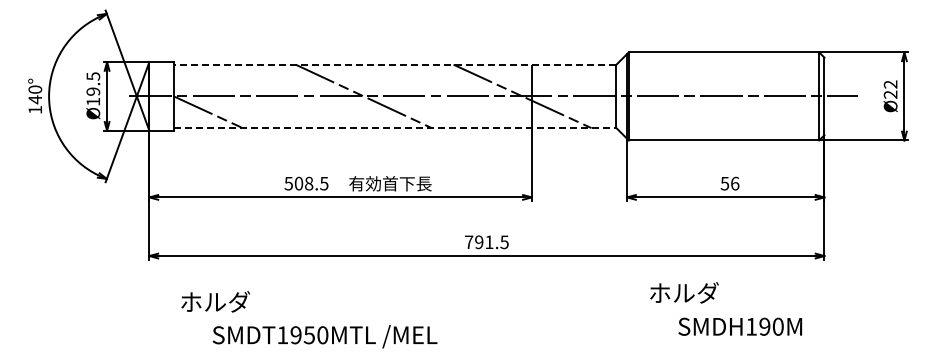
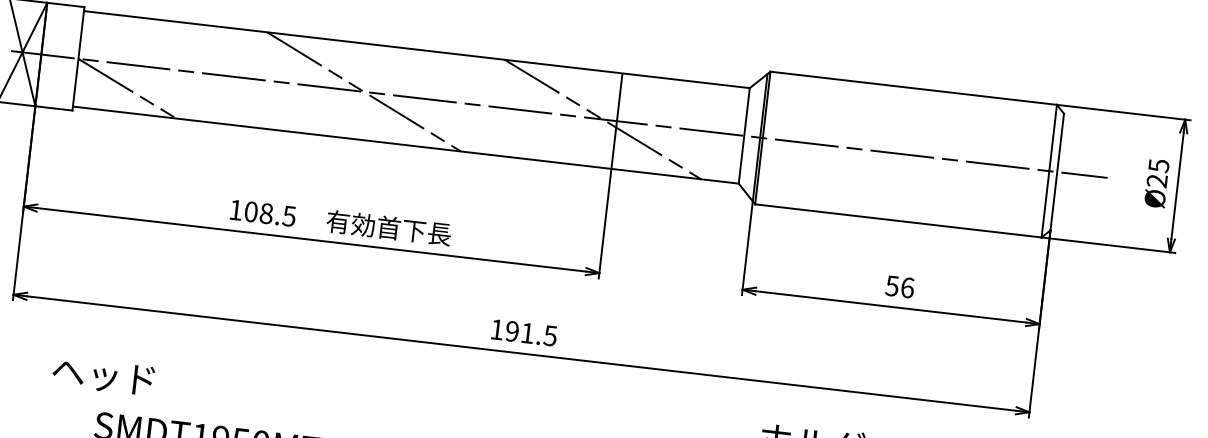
line: (394, 64) -> (415, 49), dashed -> solid
text: (890, 84) -> (1158, 165), Ø22 -> Ø25
line: (395, 128) -> (406, 145), dashed -> solid
text: (288, 183) -> (235, 209), 508.5 -> 108.5
text: (469, 241) -> (497, 328), 791.5 -> 191.5
text: (215, 301) -> (105, 374), ホルダ -> ヘッド

